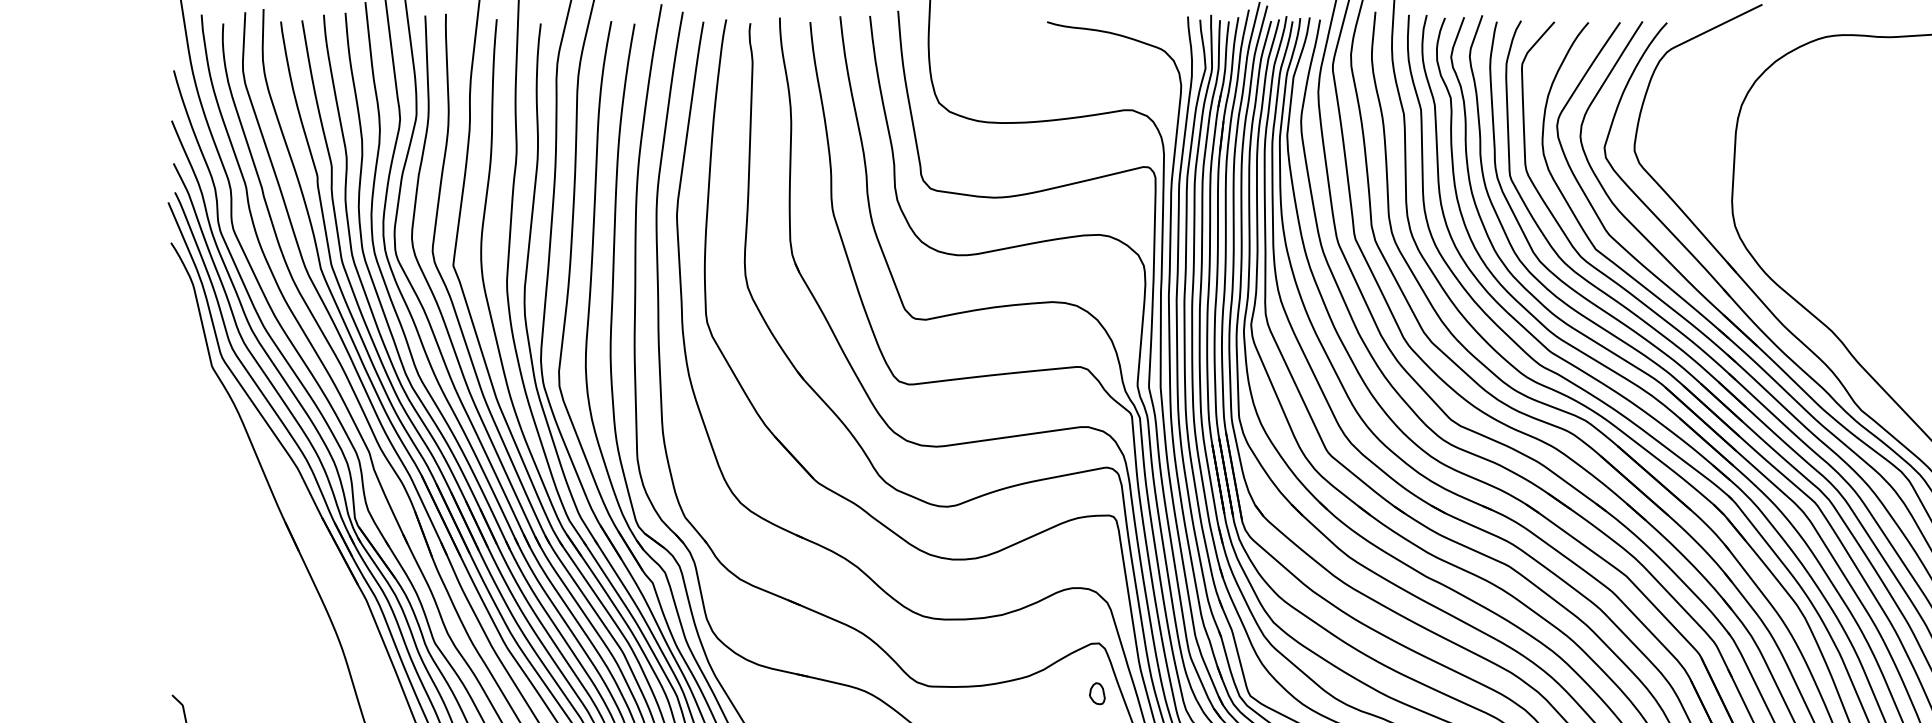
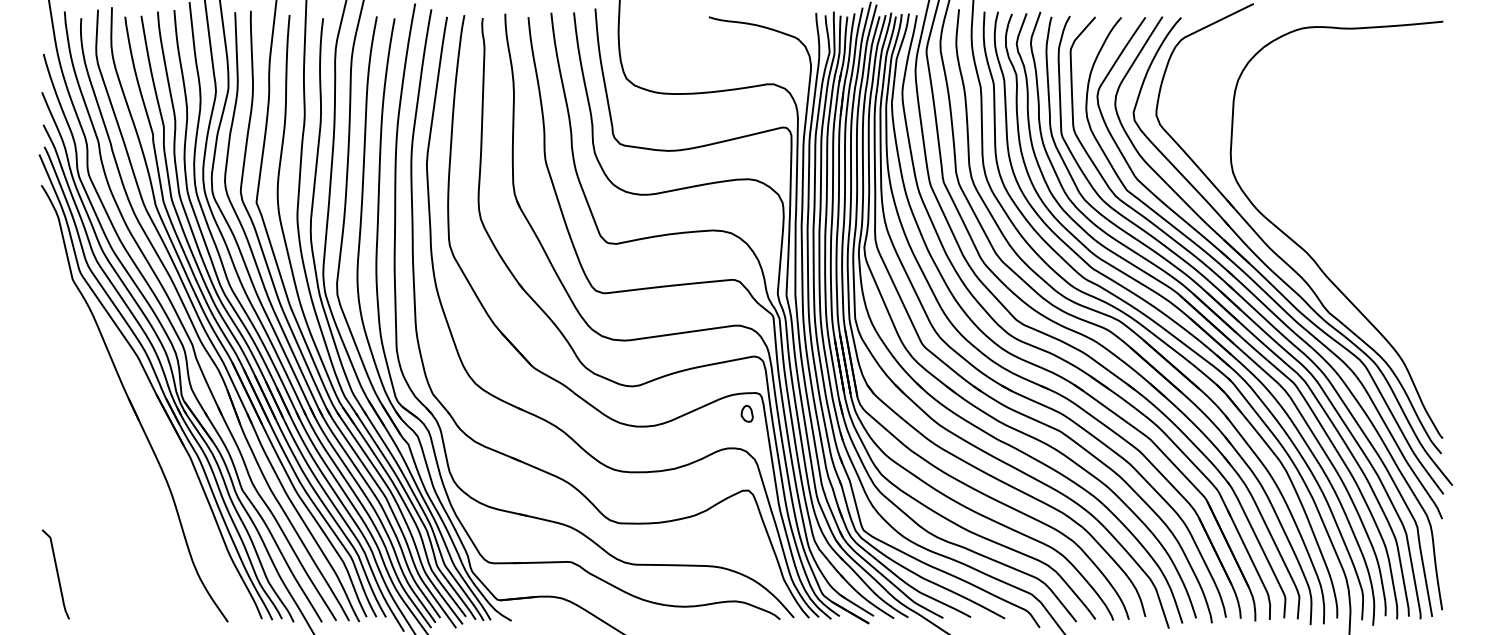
part: (1096, 693) -> (746, 413), moved

